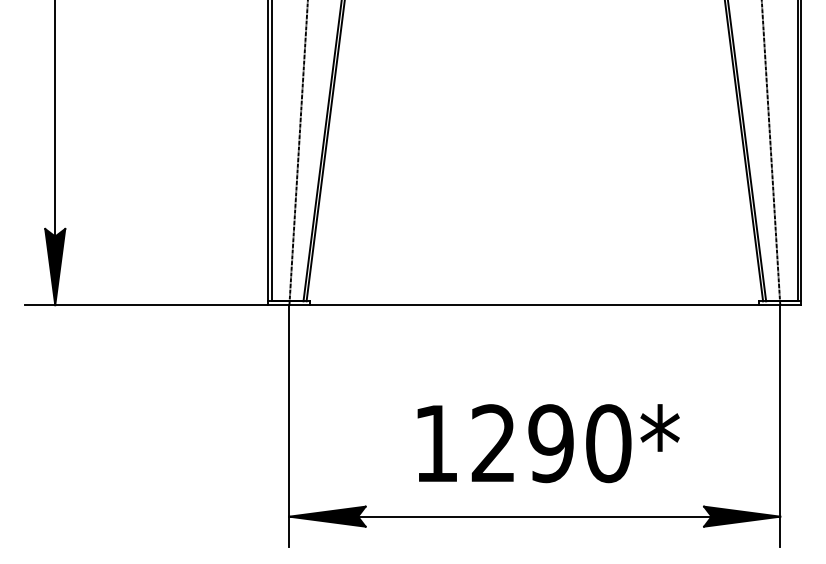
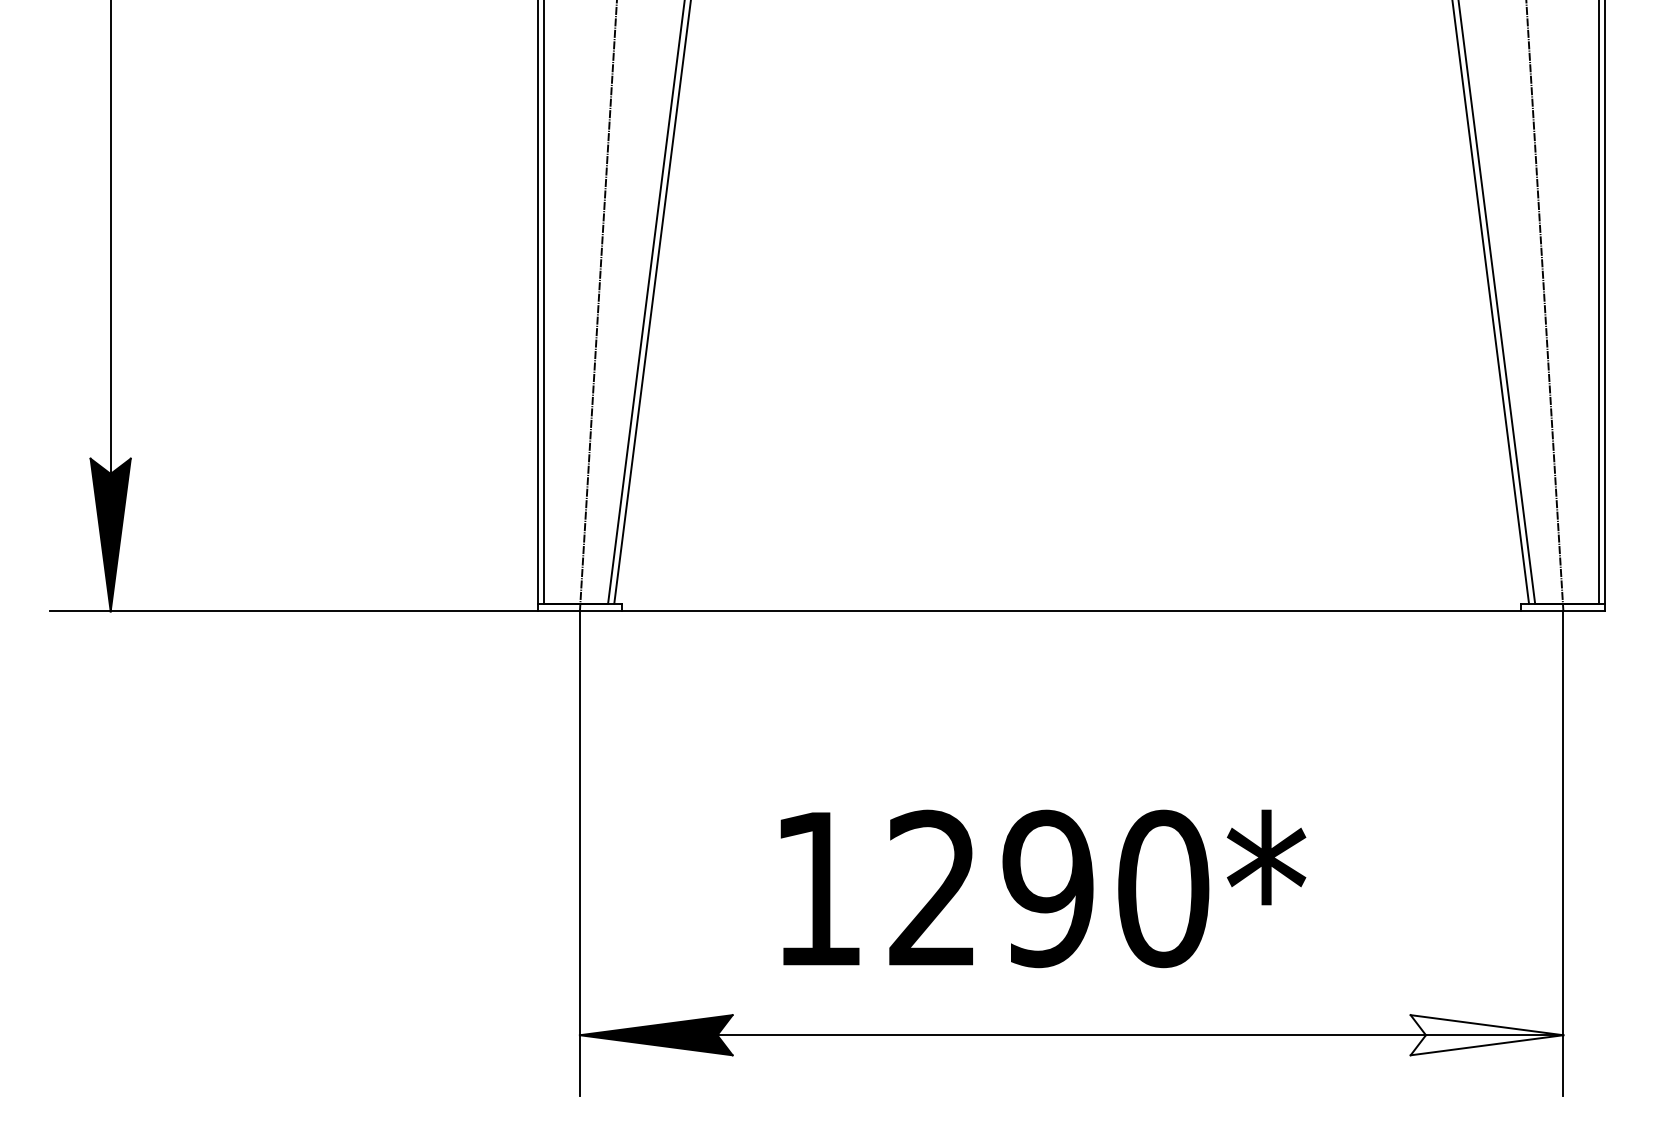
text: (548, 443) -> (1042, 888), moved
fill: (742, 516) -> (1487, 1034), removed

